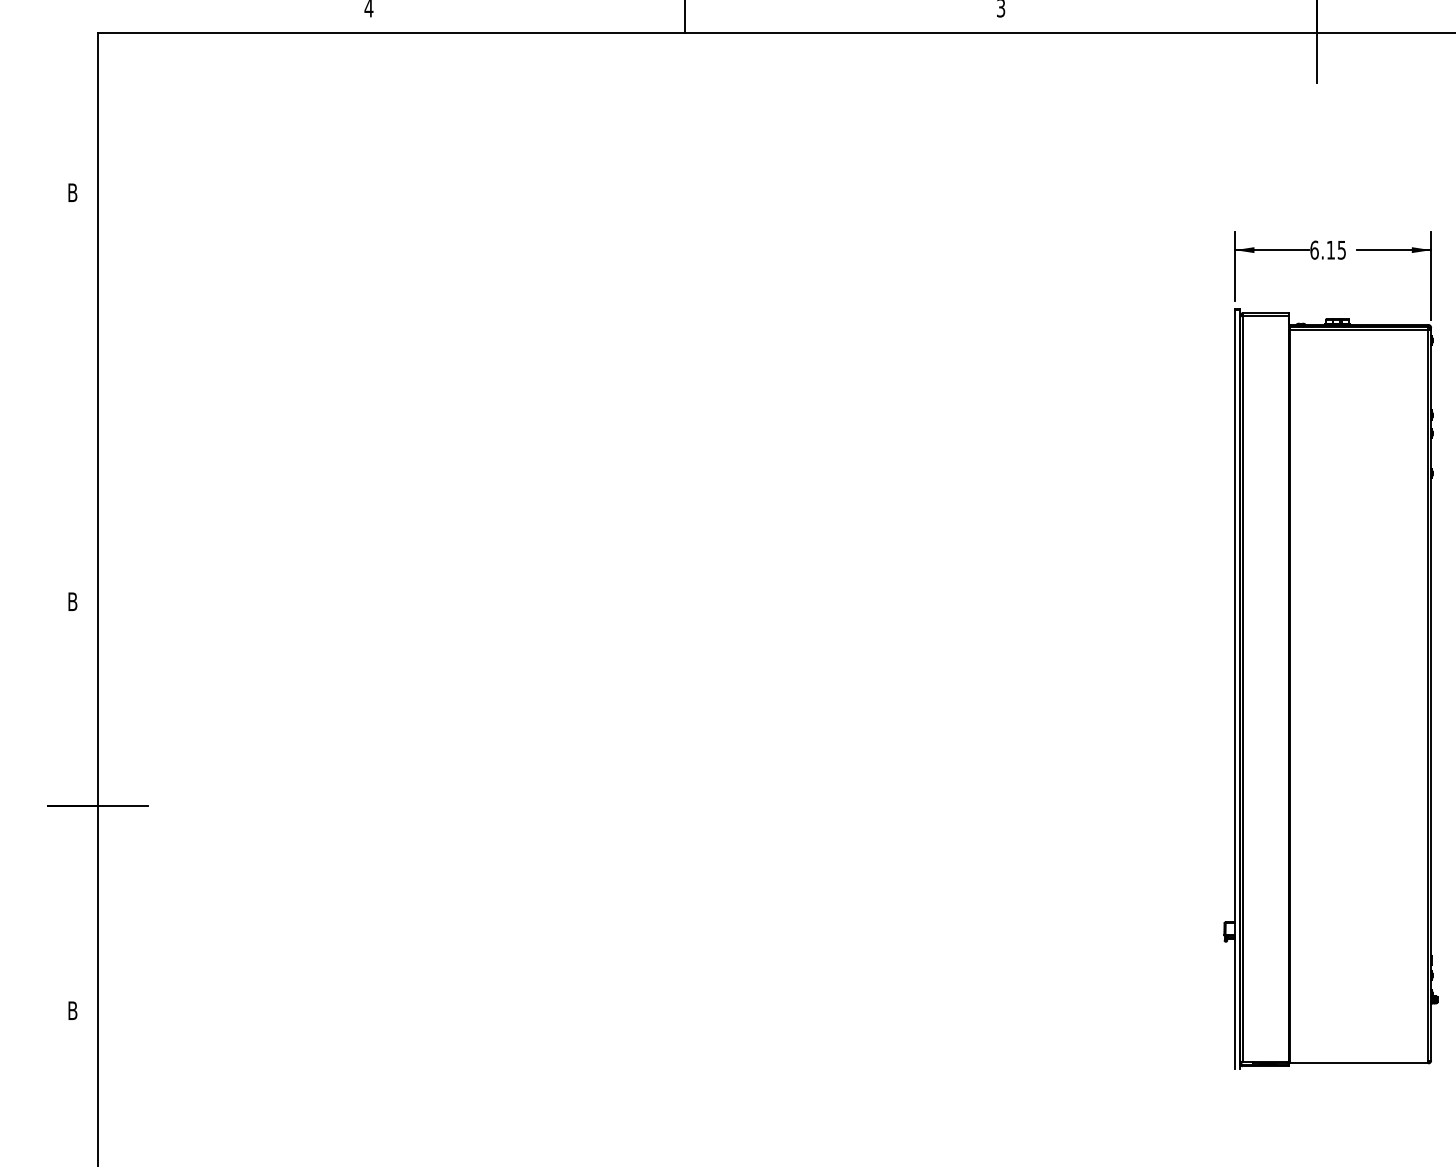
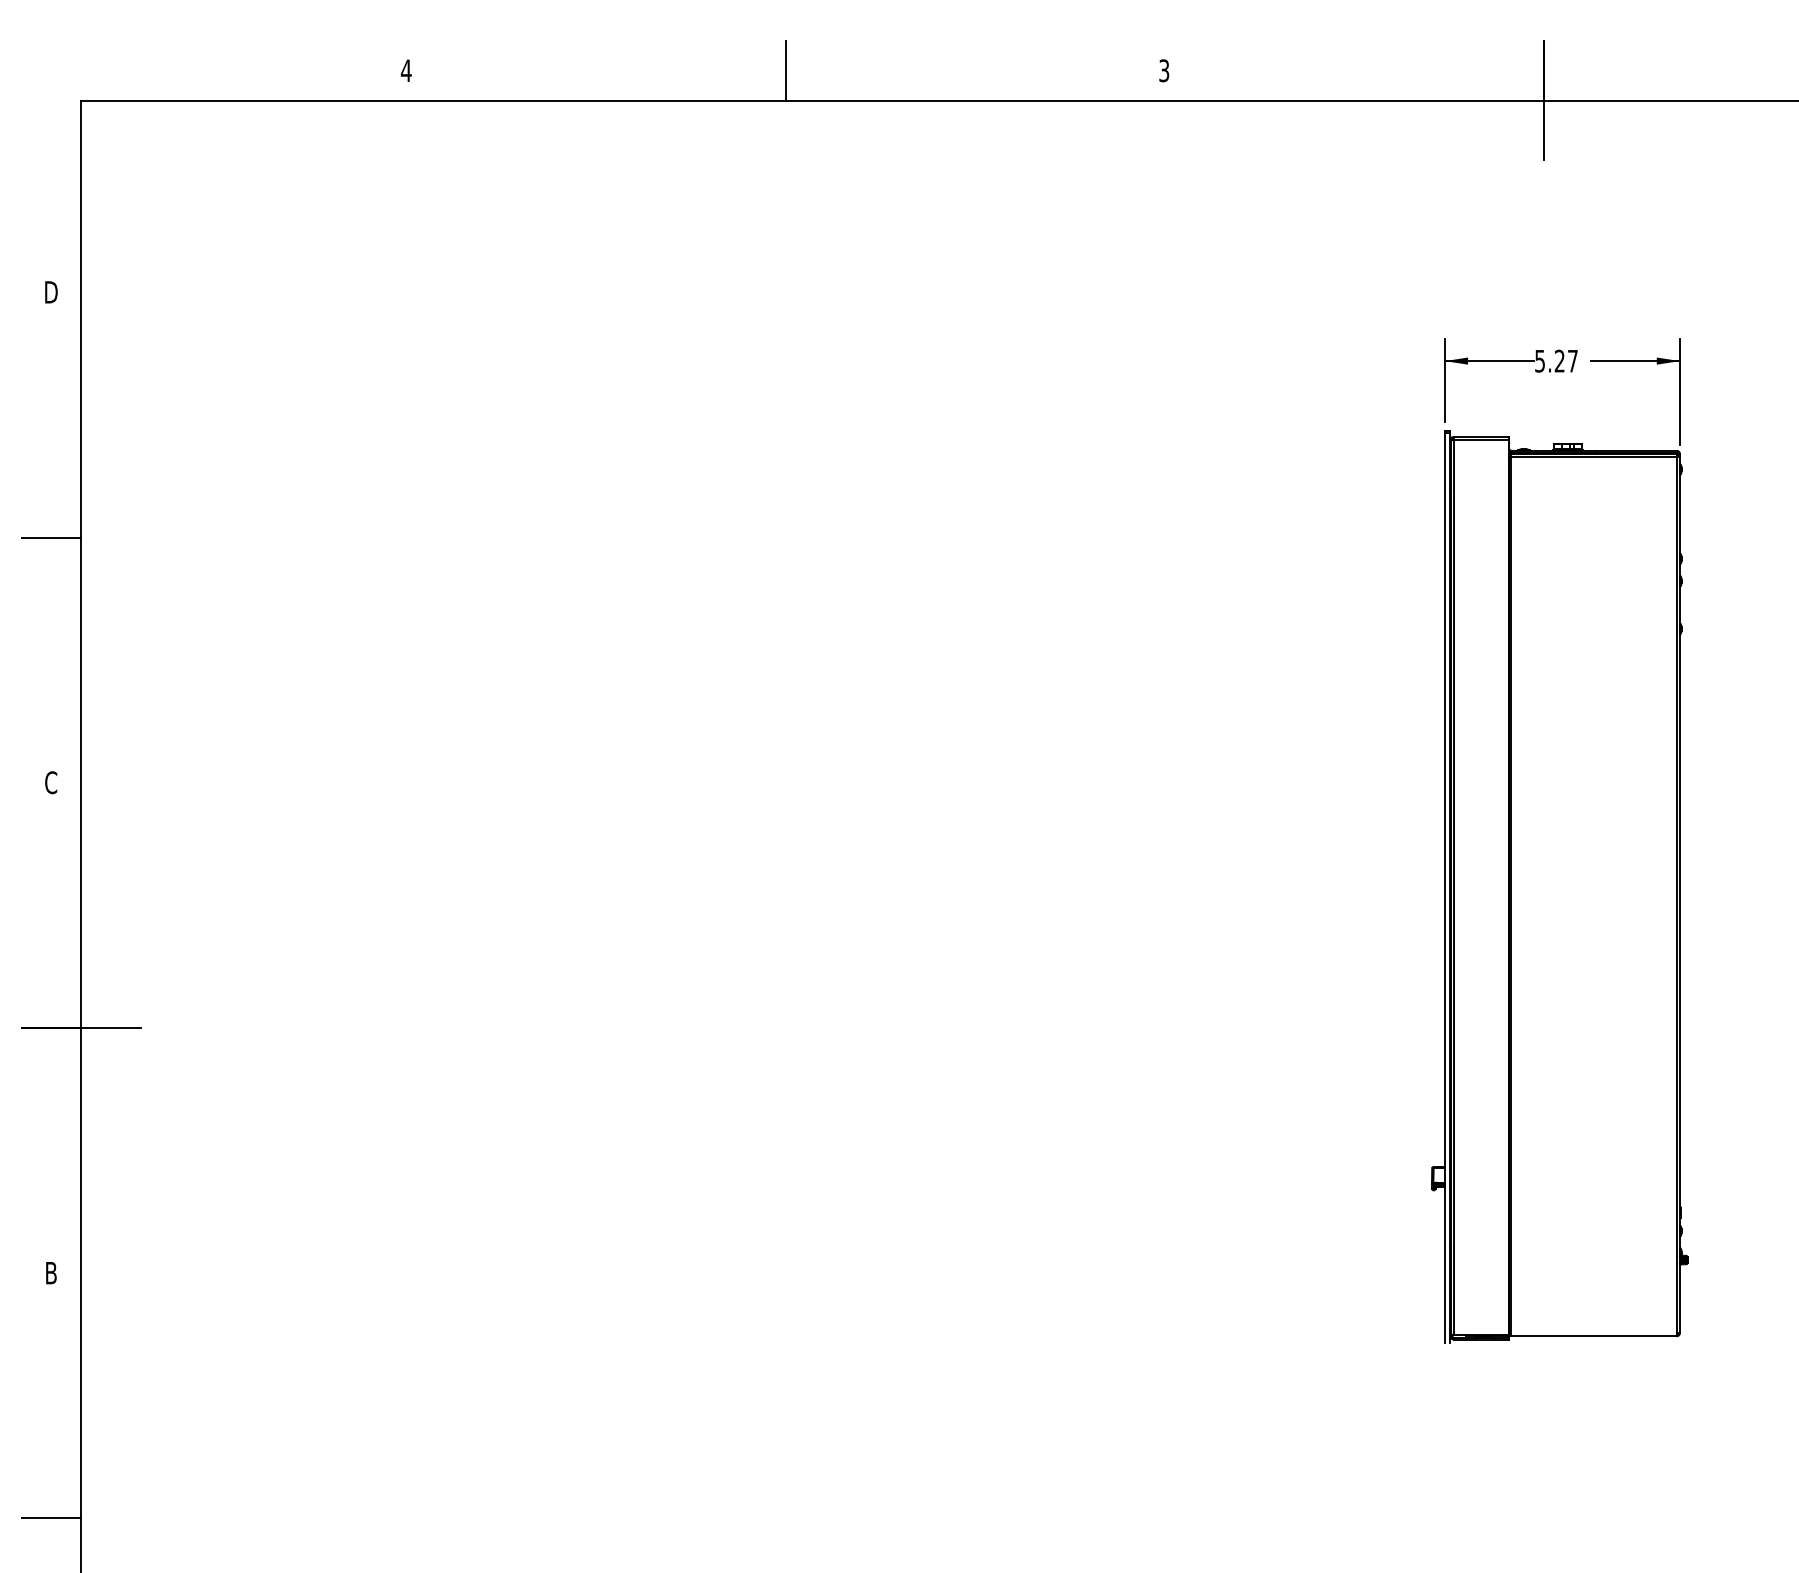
text: (73, 192) -> (51, 292), B -> D
text: (1328, 249) -> (1556, 360), 6.15 -> 5.27
line: (73, 397) -> (51, 537), added
text: (73, 601) -> (51, 782), B -> C

